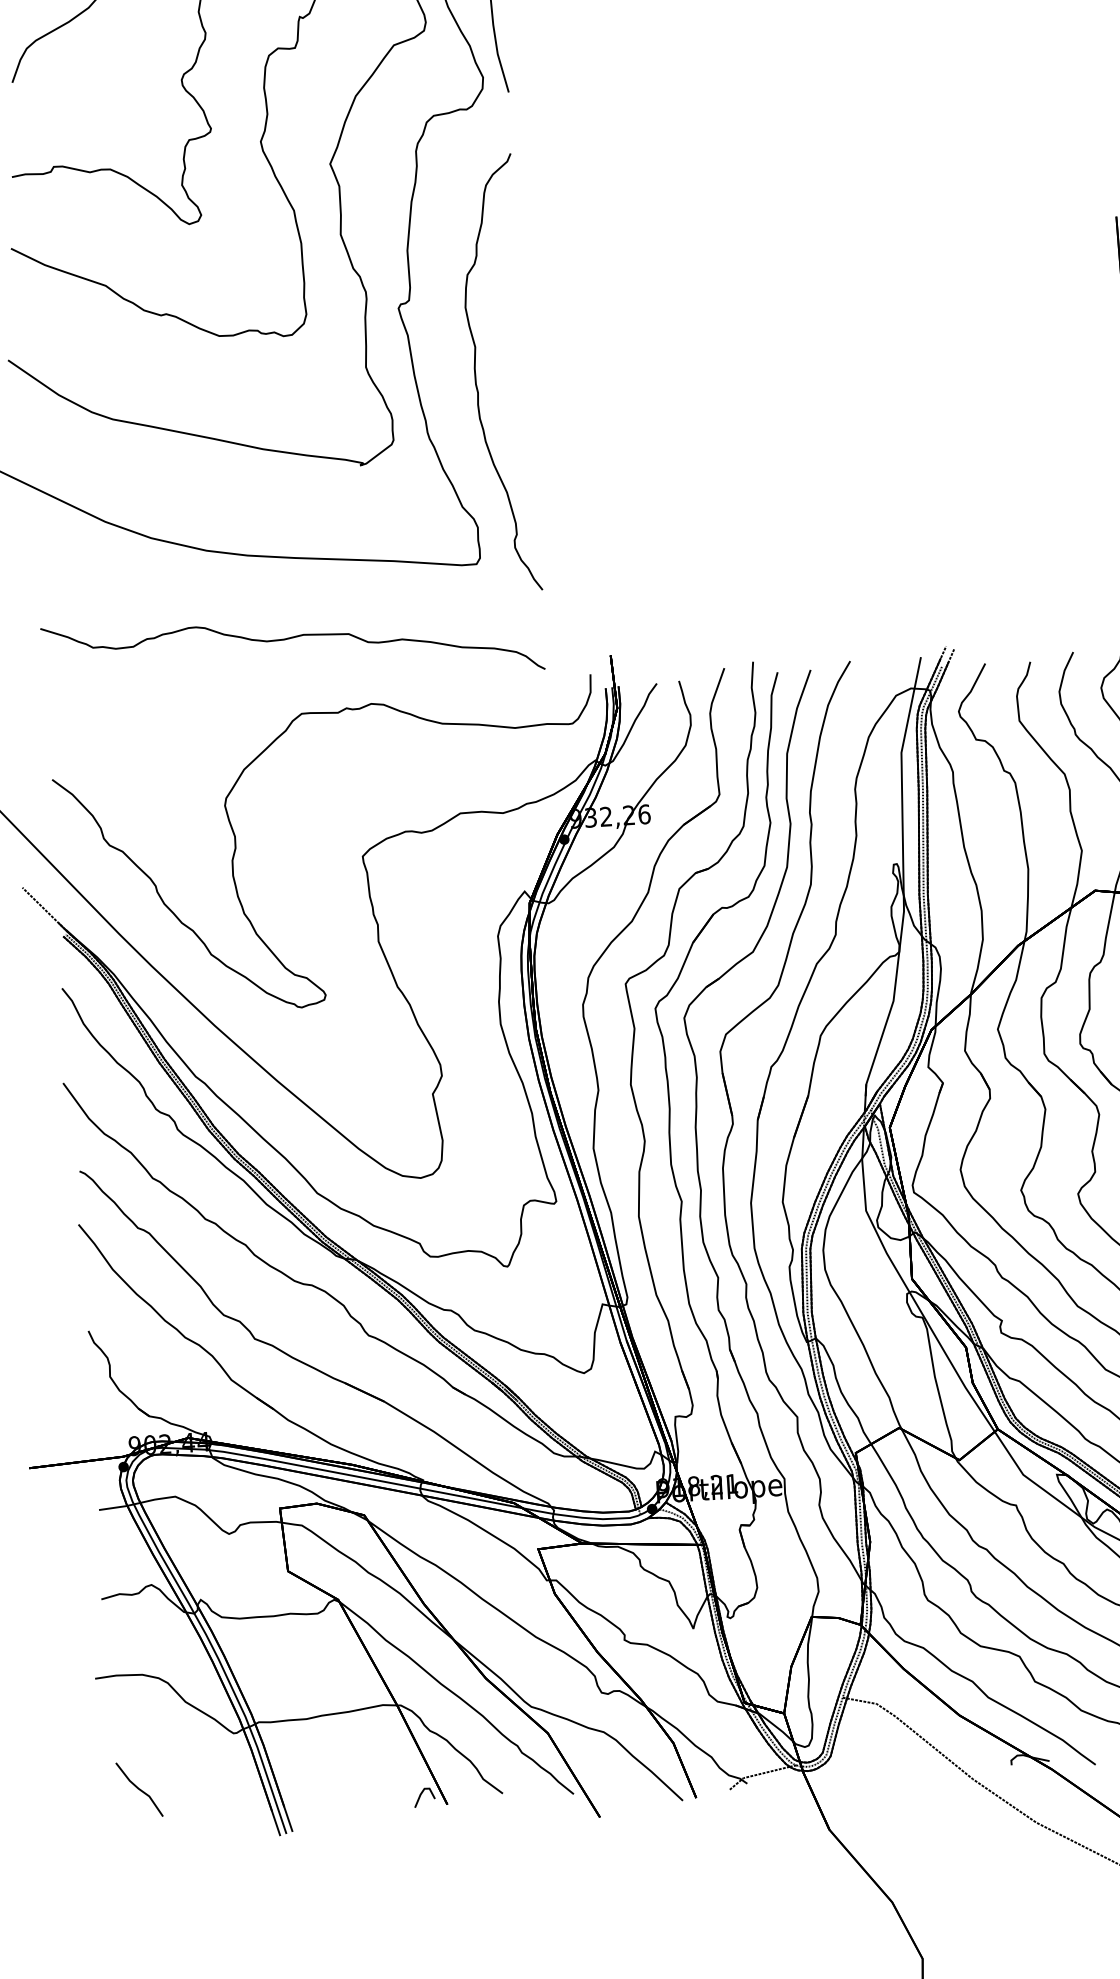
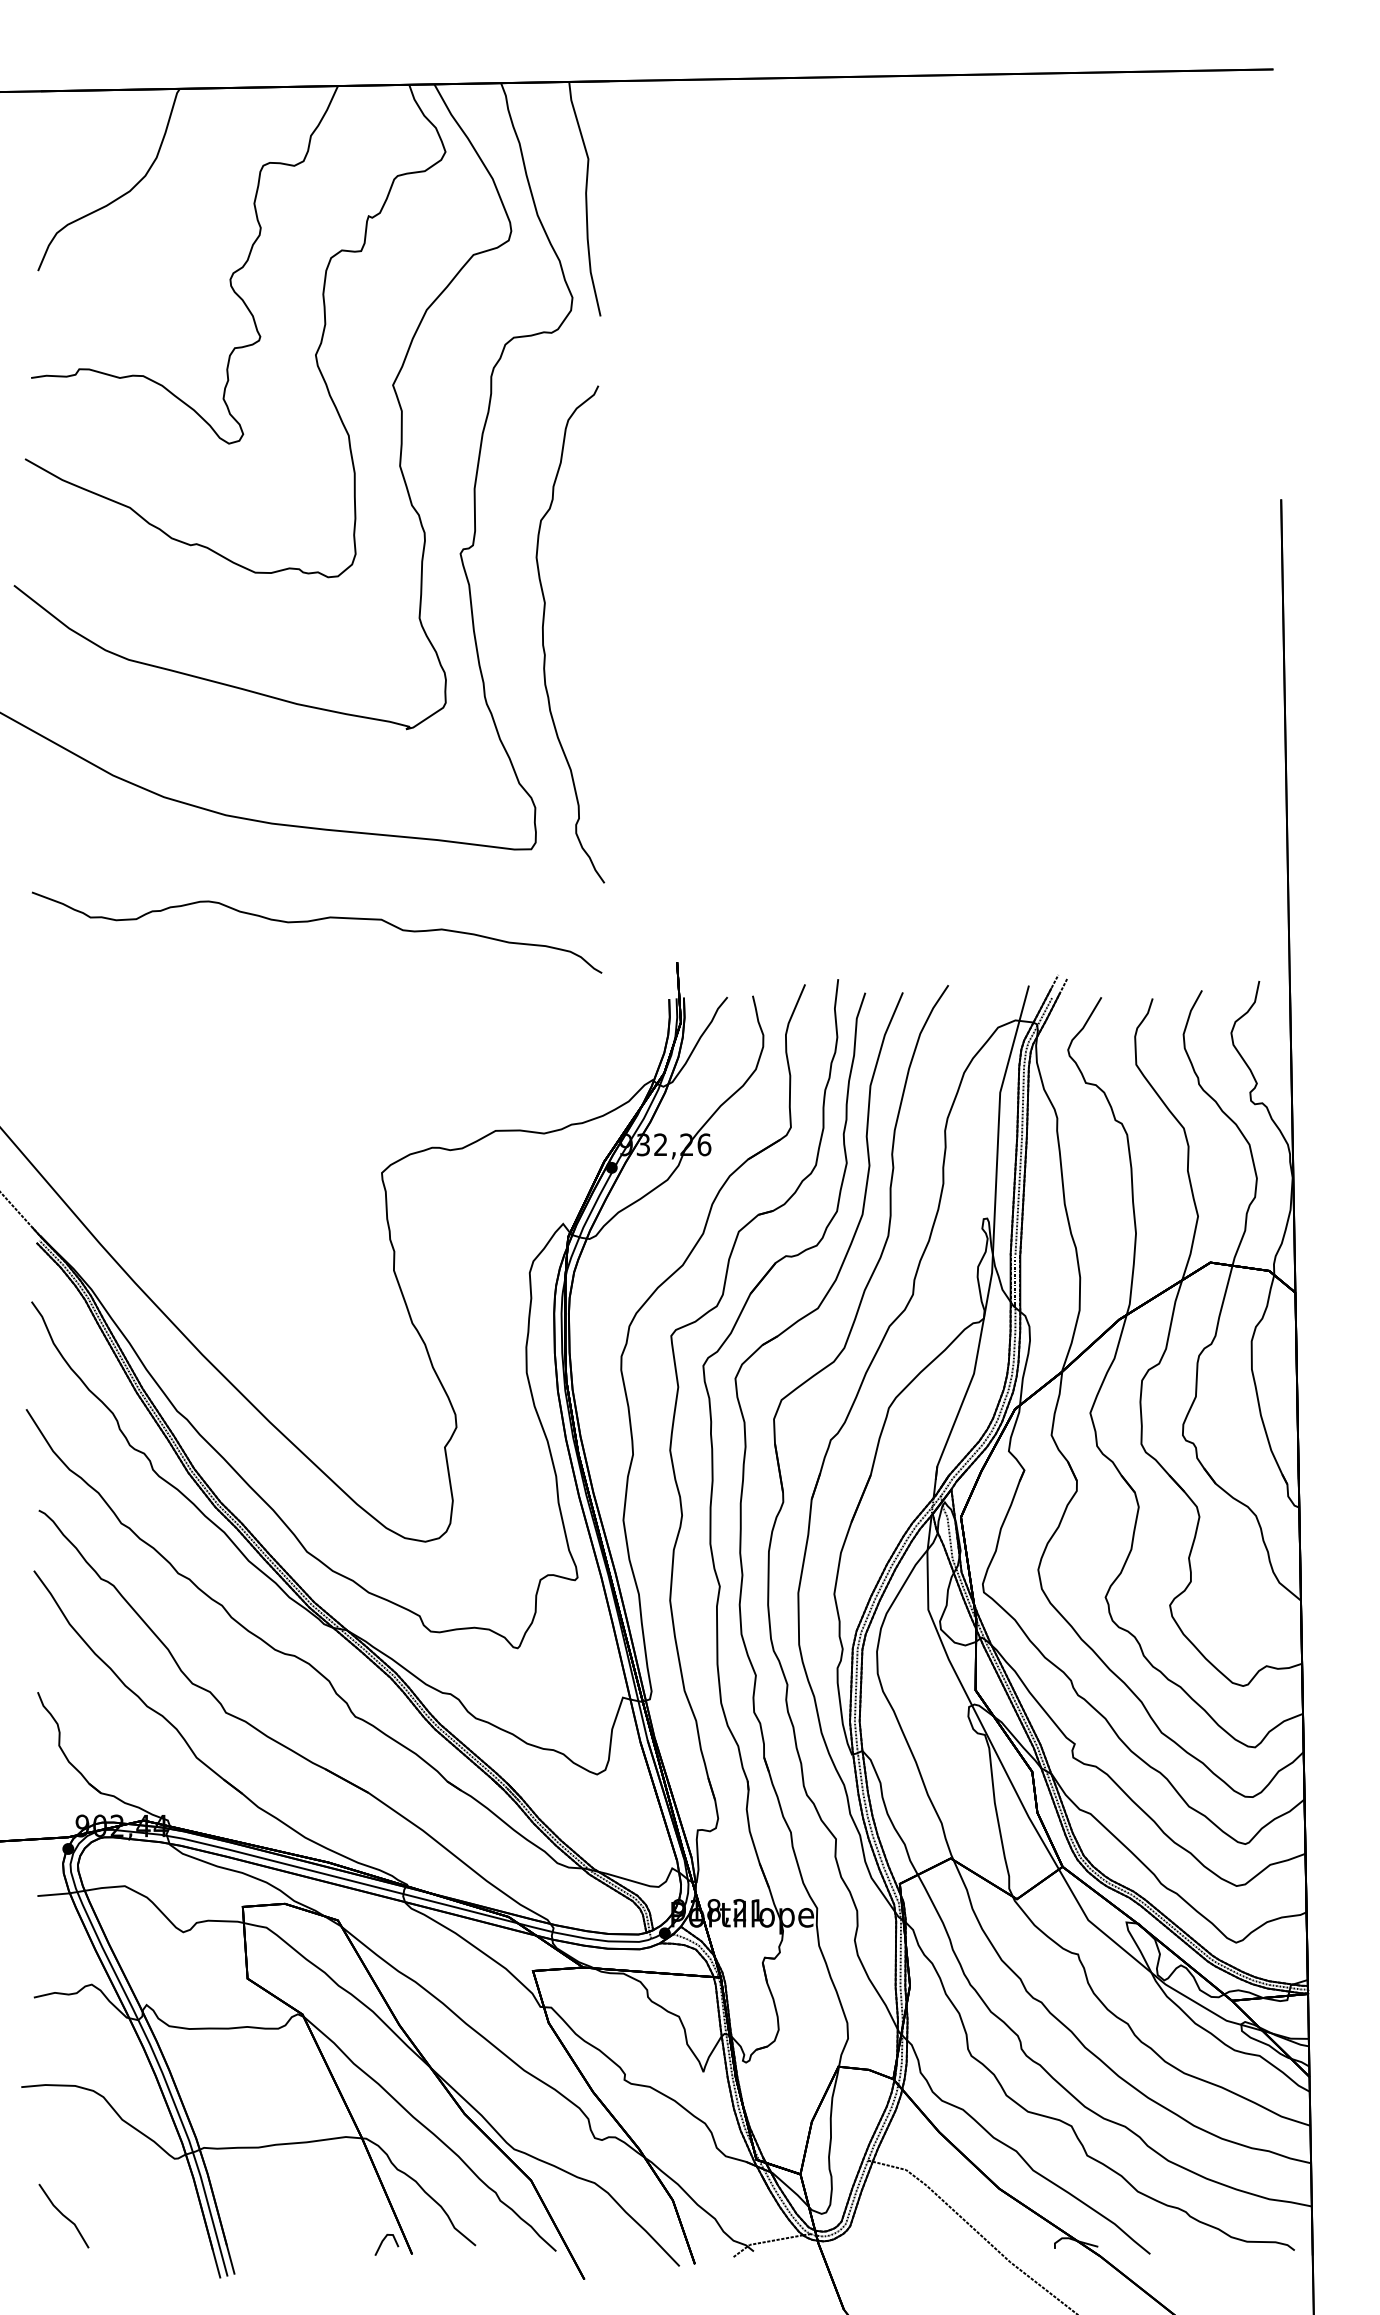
curve: (236, 847) -> (239, 1154), removed

